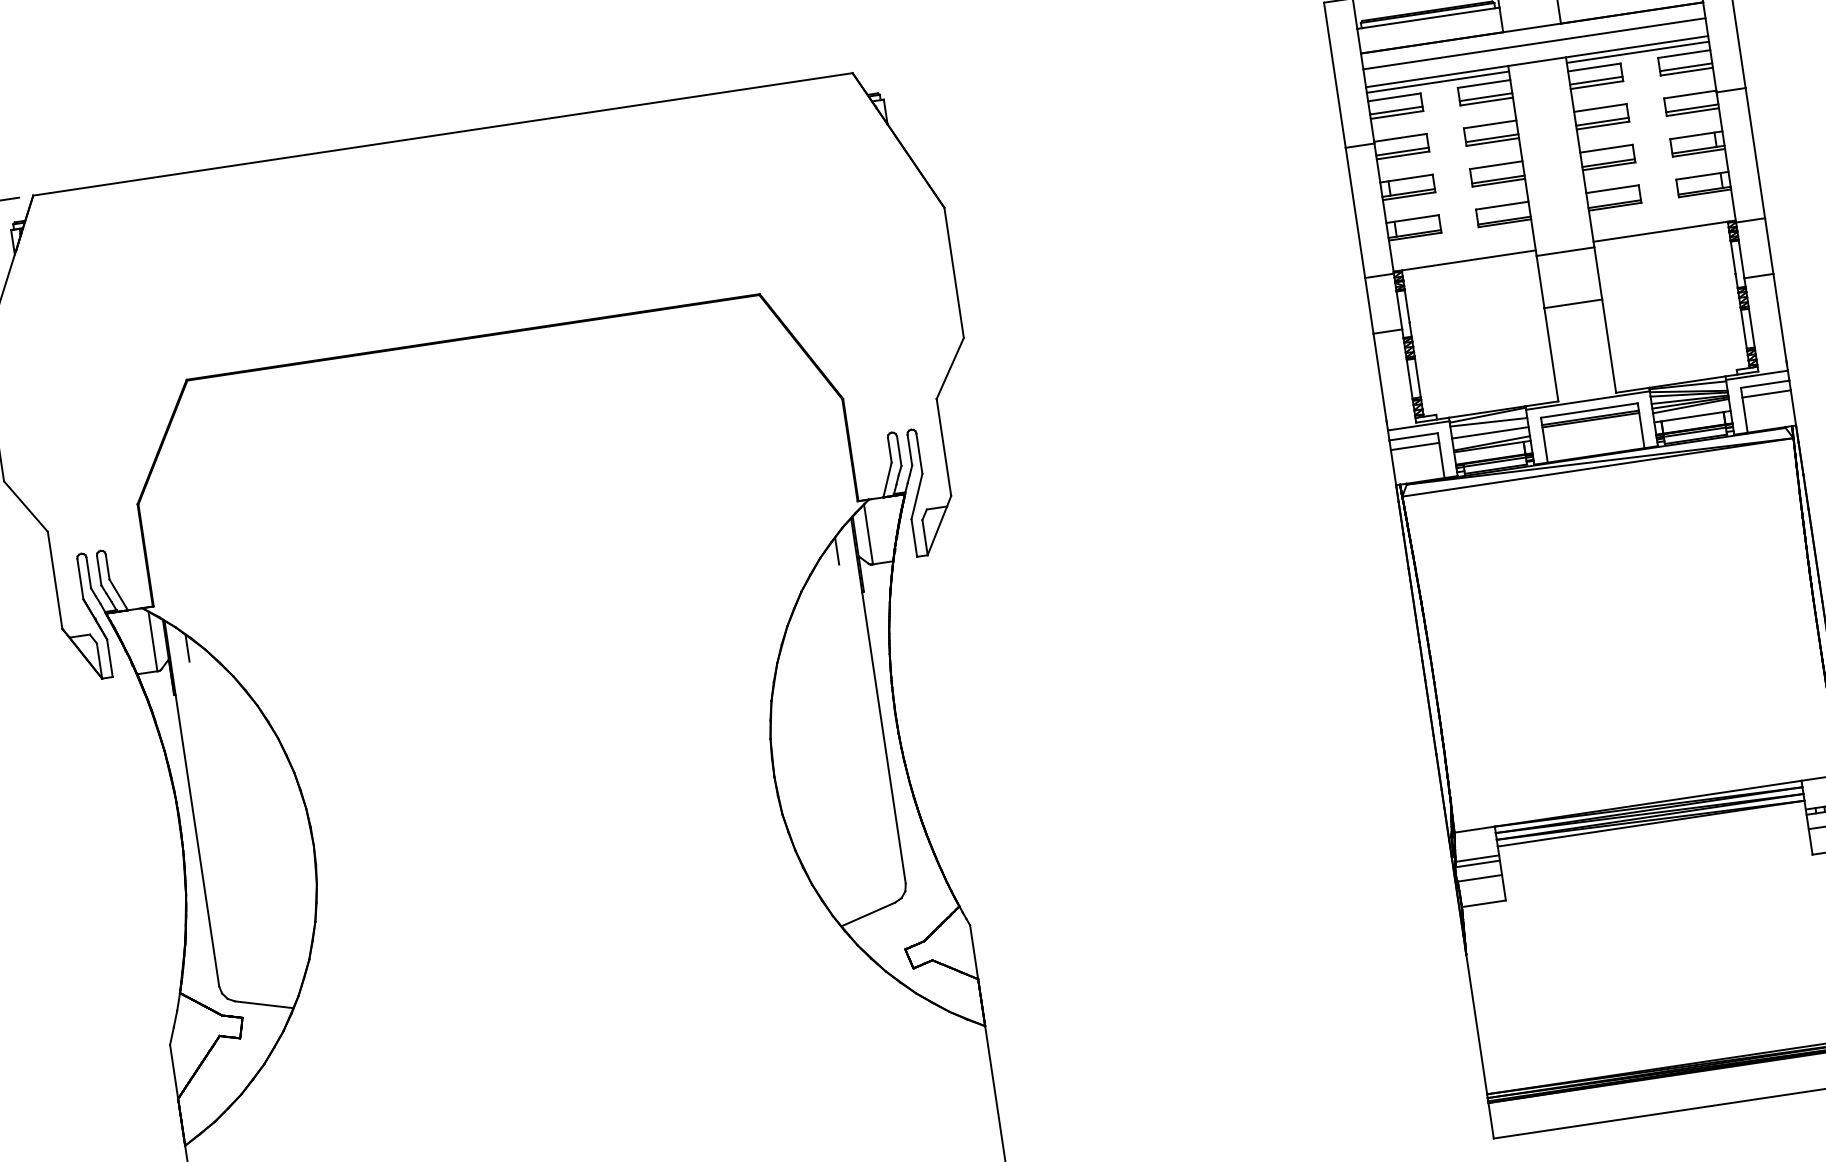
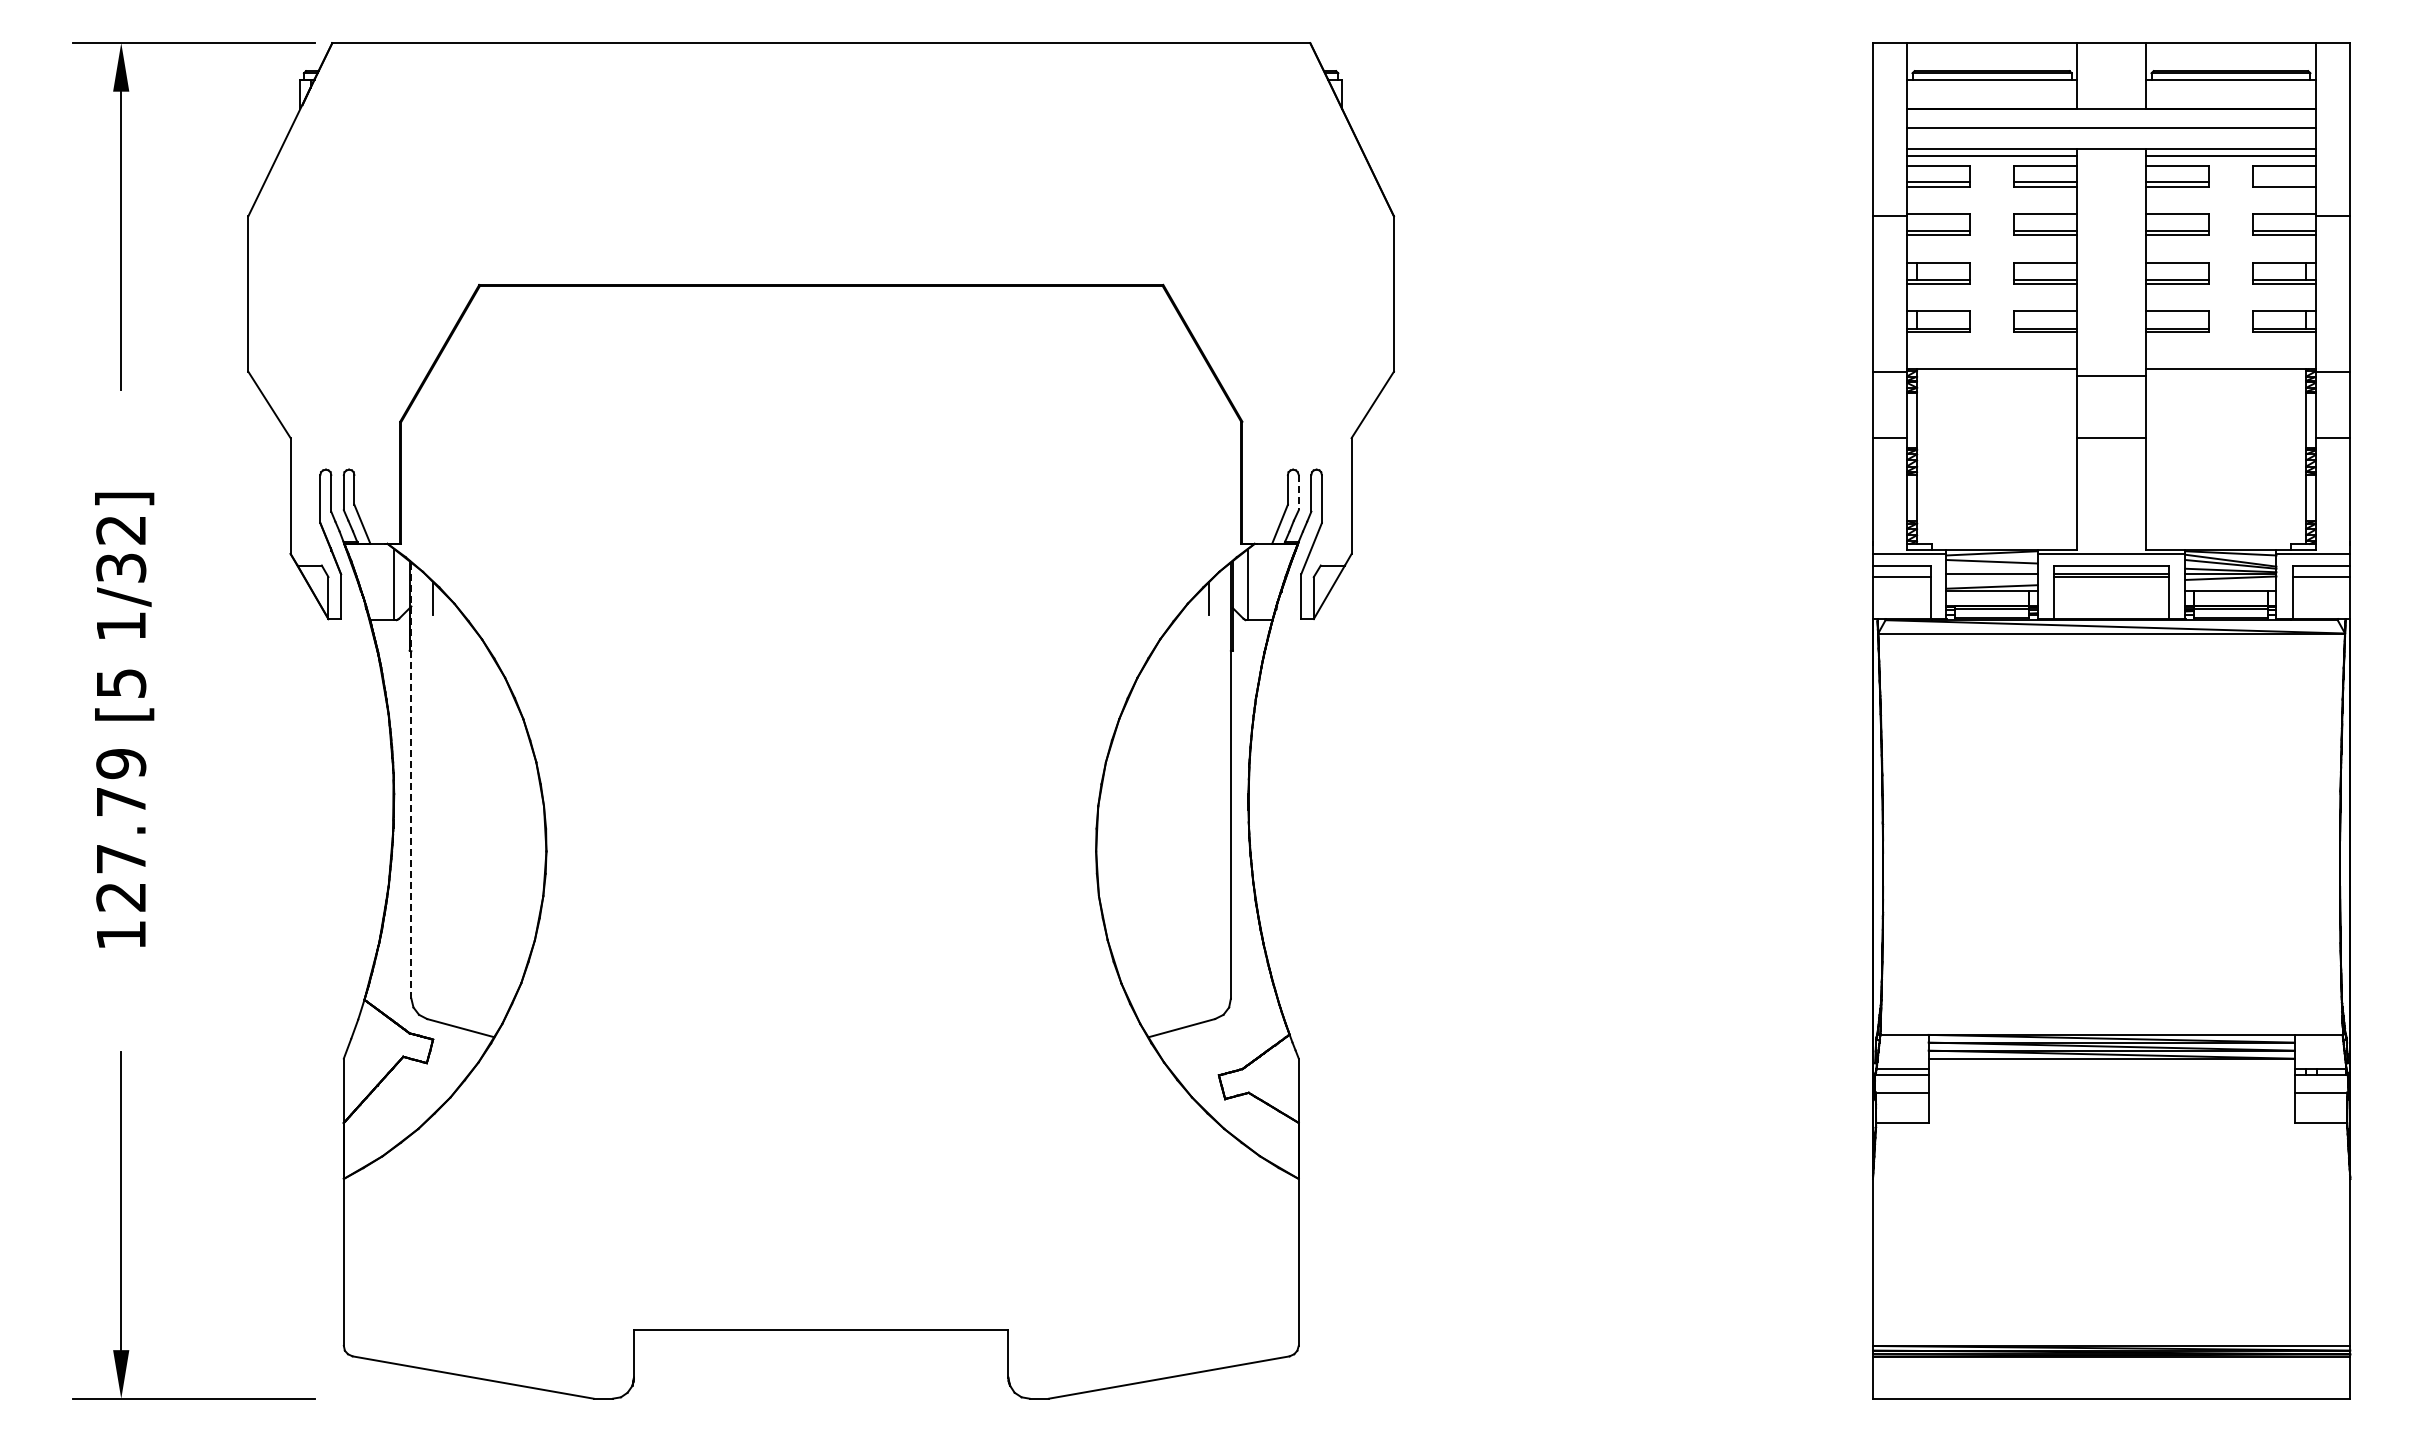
line: (1686, 67) -> (2284, 181), removed
line: (899, 451) -> (1298, 492), solid -> dashed
line: (191, 803) -> (411, 780), solid -> dashed

